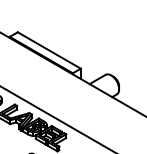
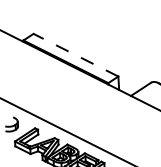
line: (48, 50) -> (74, 55), solid -> dashed

